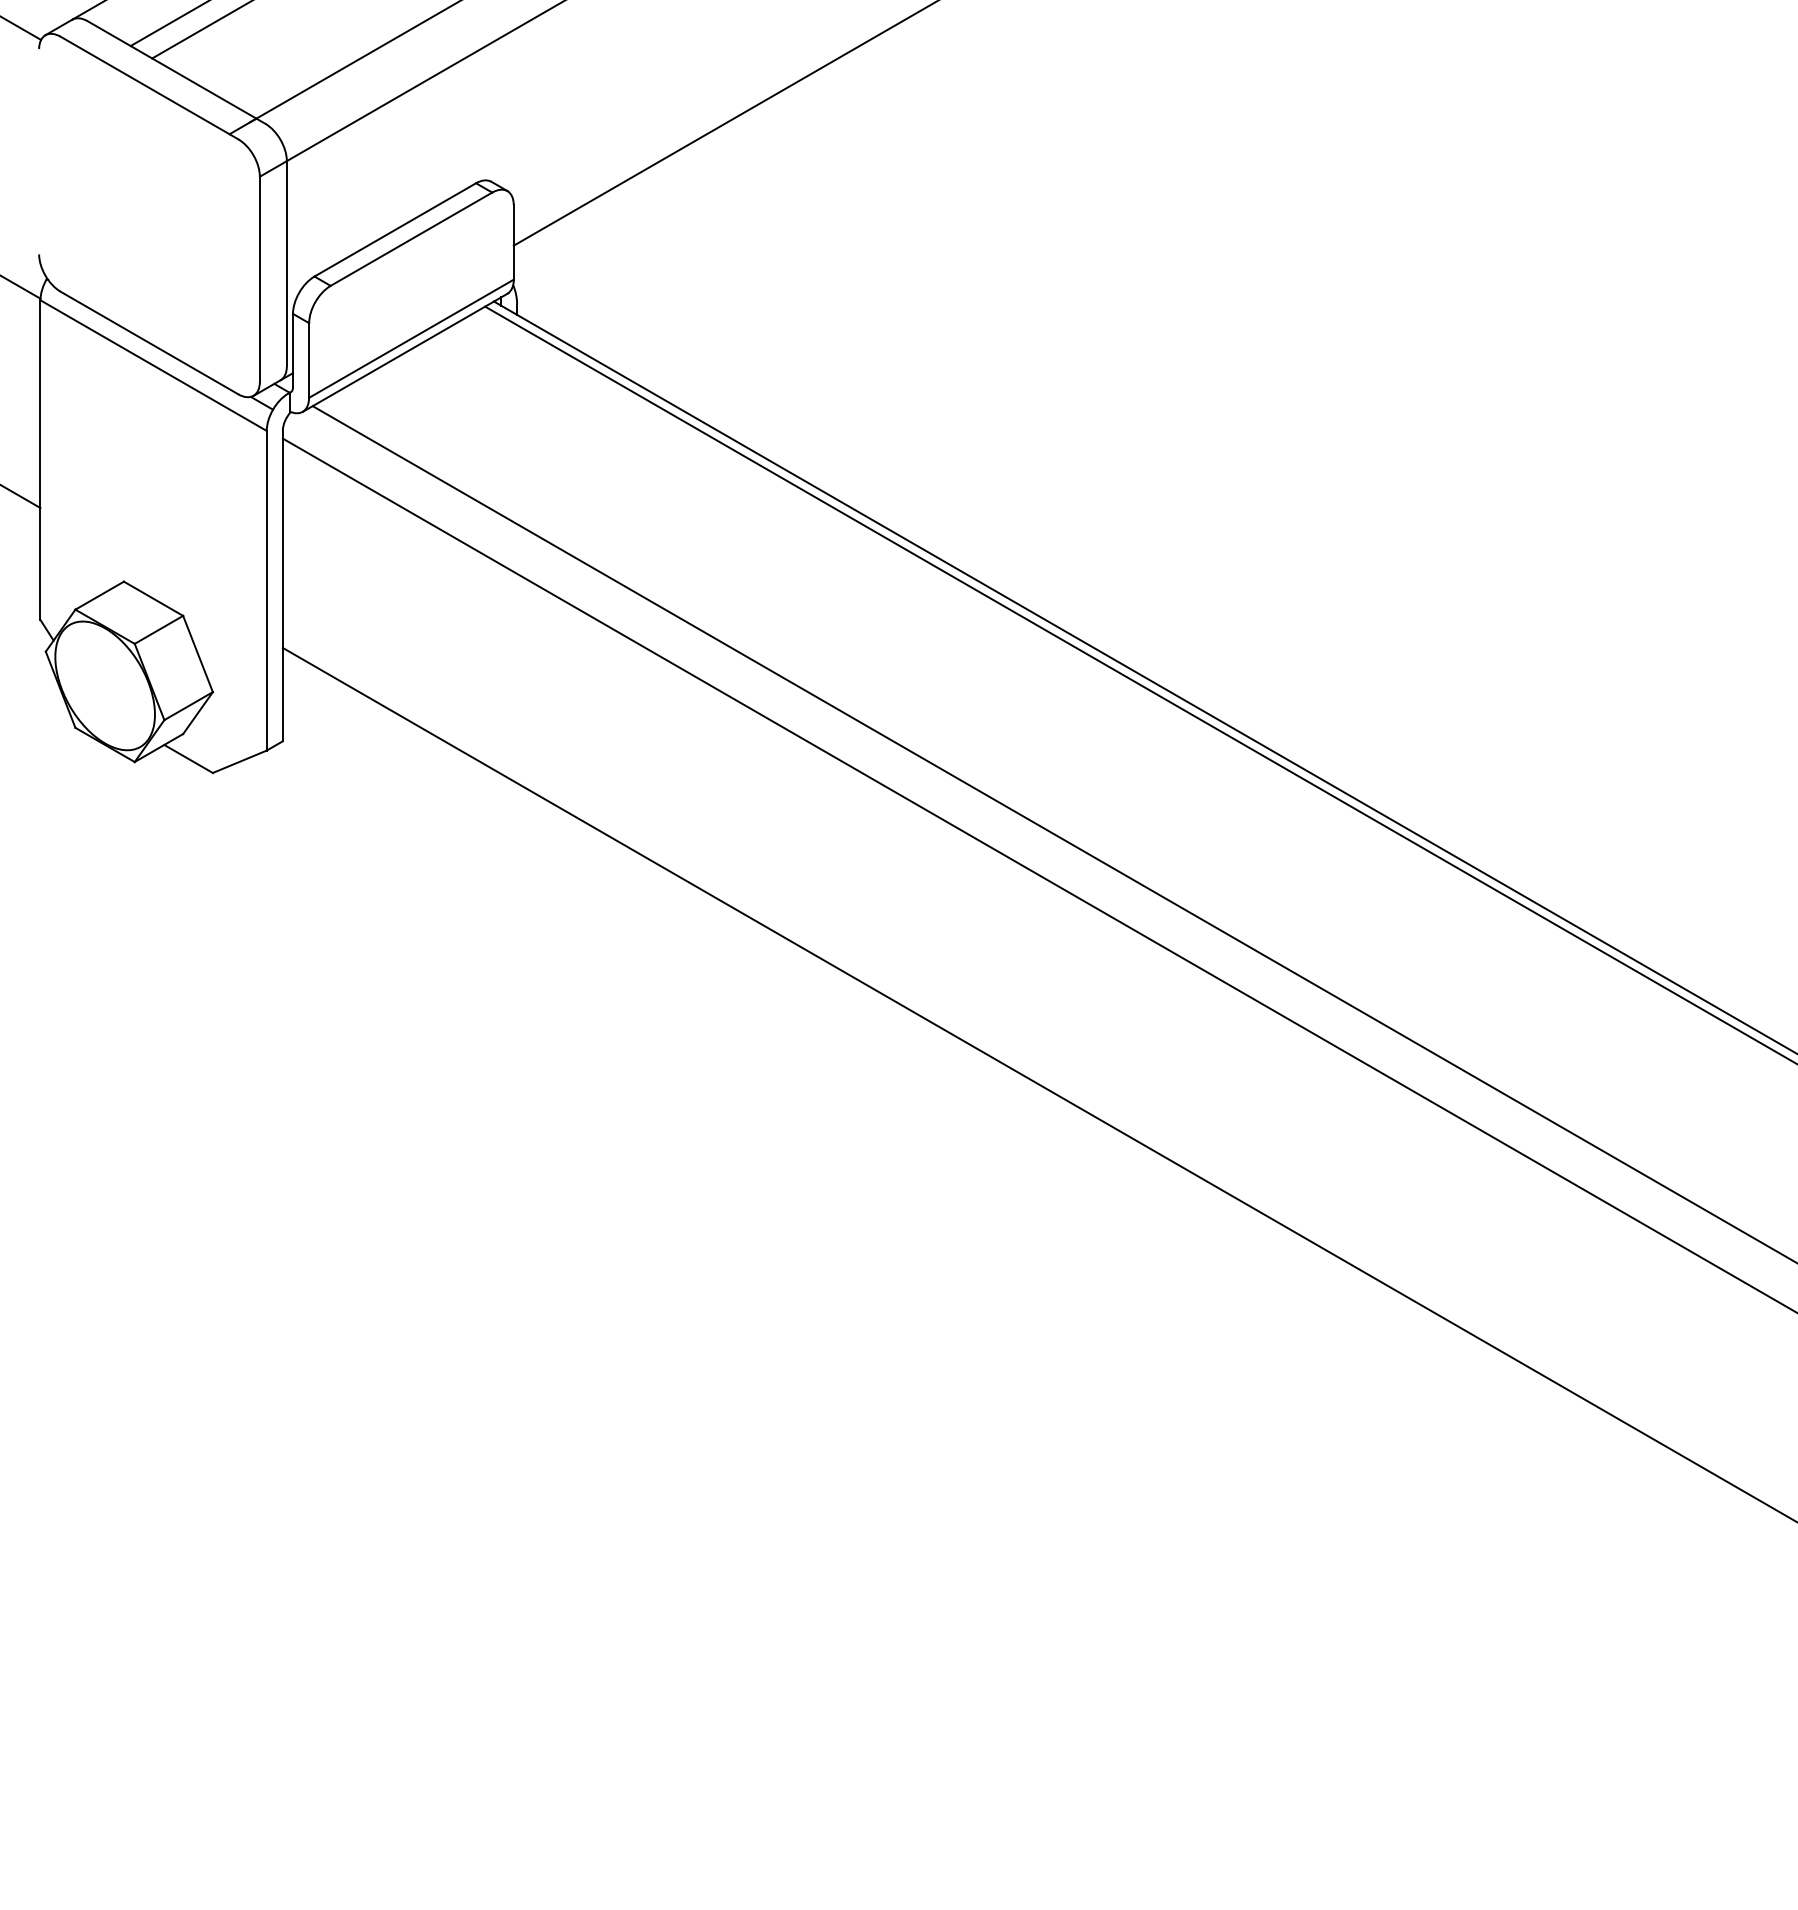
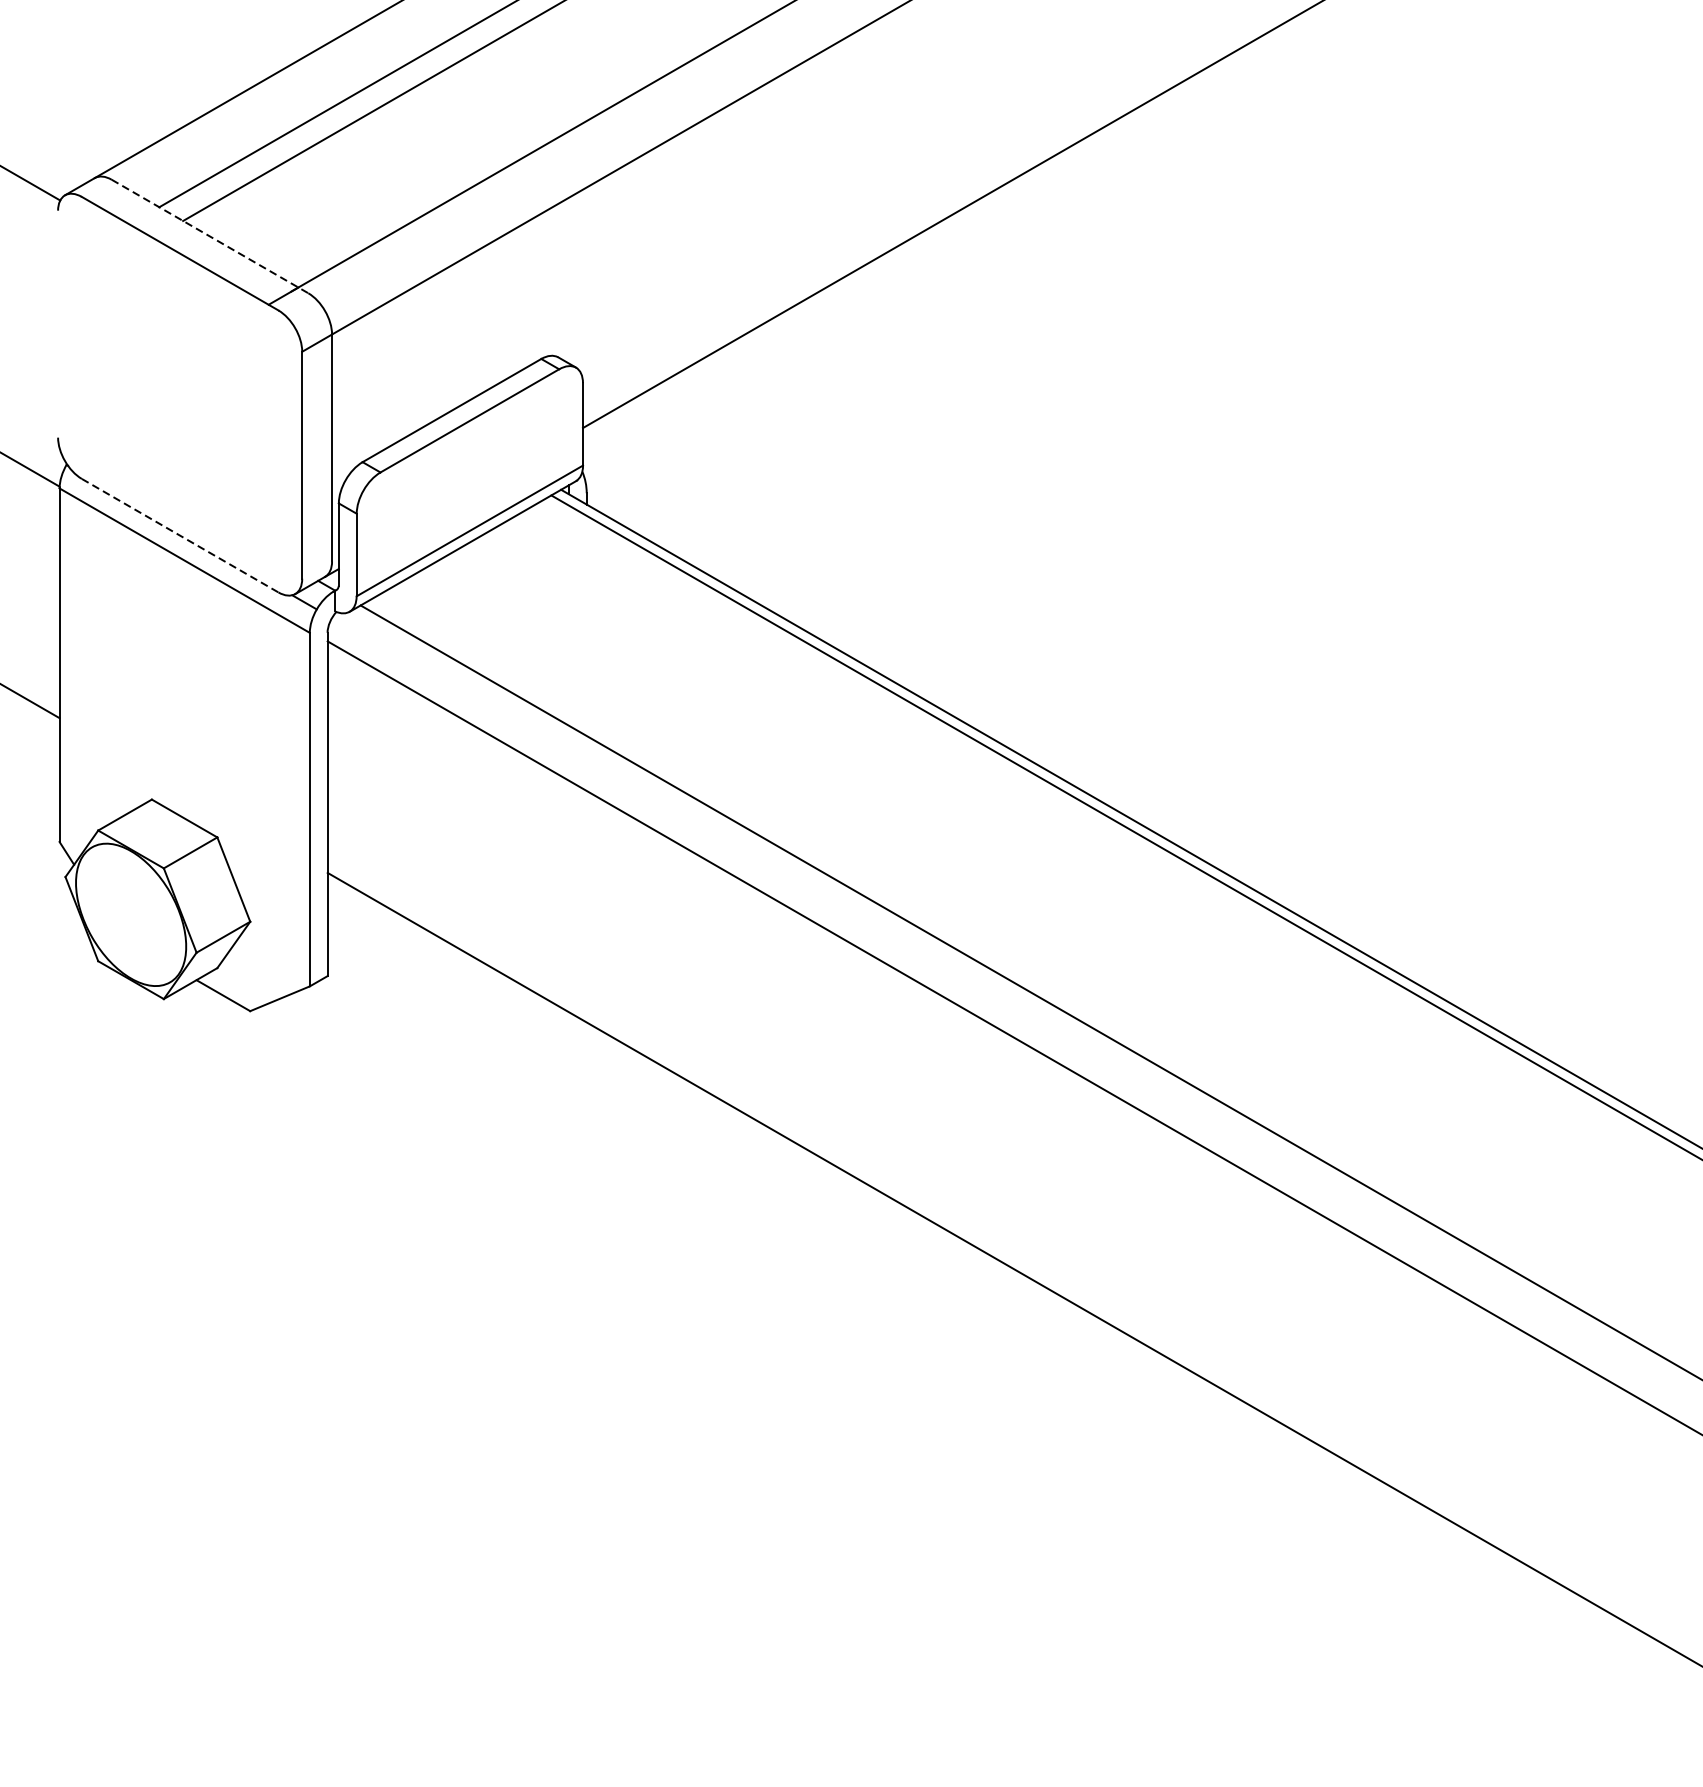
line: (176, 72) -> (210, 236), solid -> dashed
line: (149, 343) -> (180, 536), solid -> dashed

